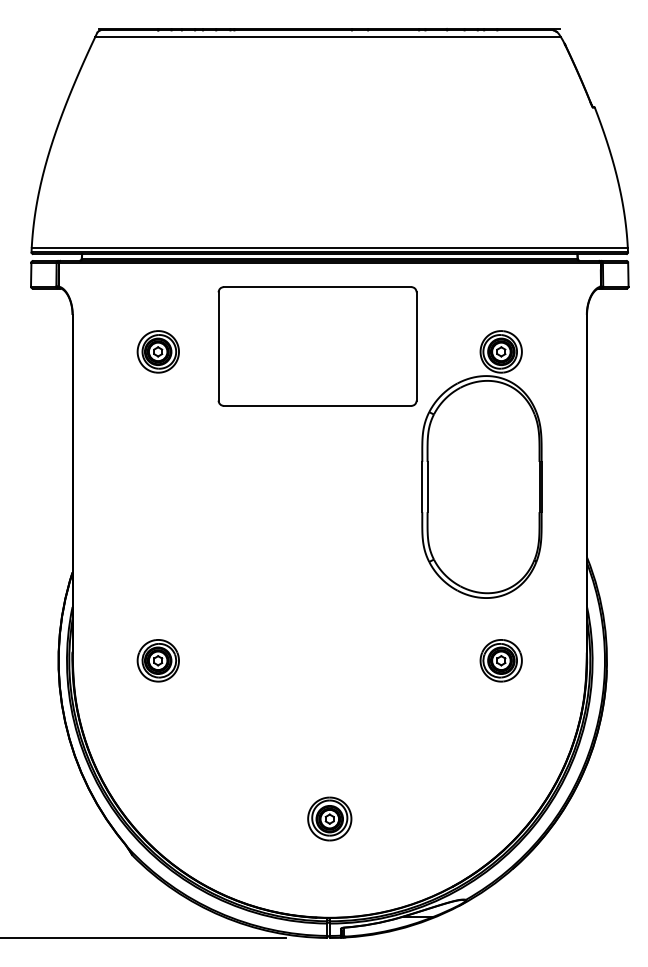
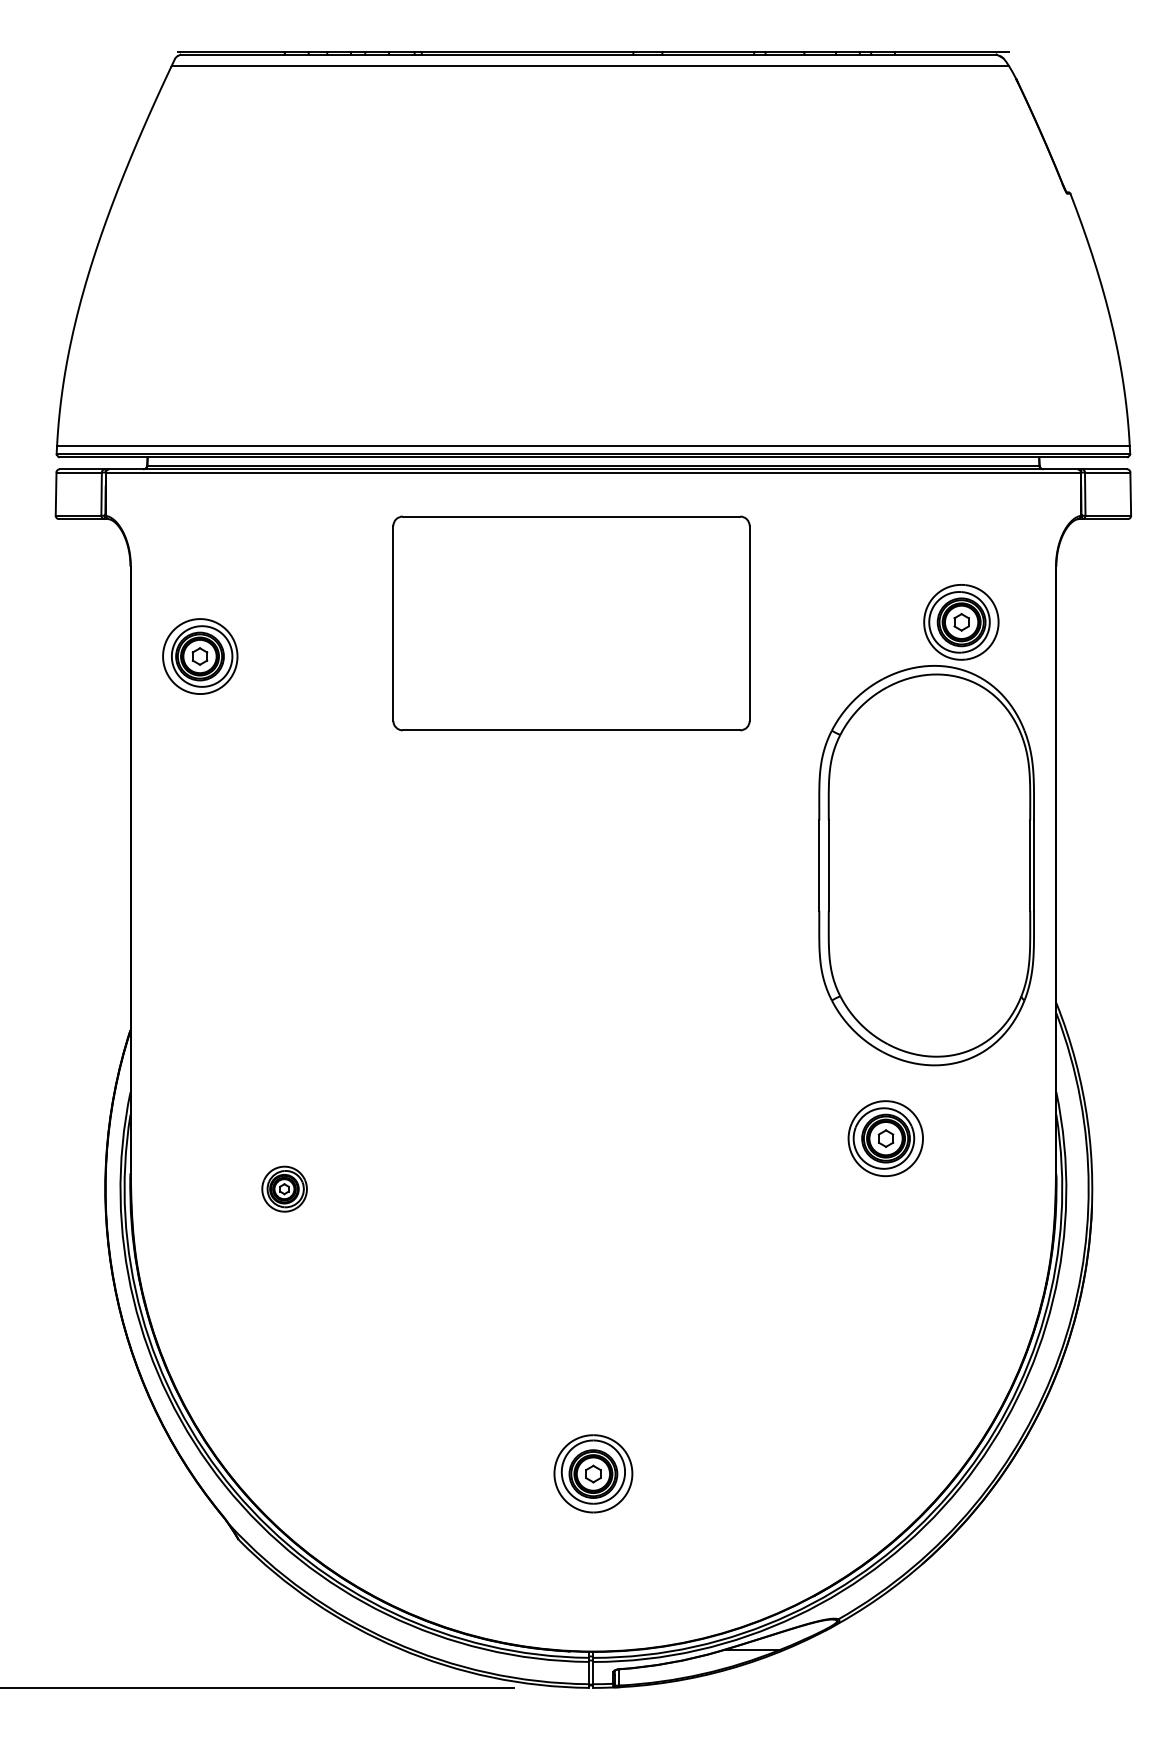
part: (157, 351) -> (198, 655), moved
part: (481, 464) -> (925, 825), moved
part: (157, 660) -> (283, 1188), size x0.6
part: (500, 660) -> (884, 1138), moved

